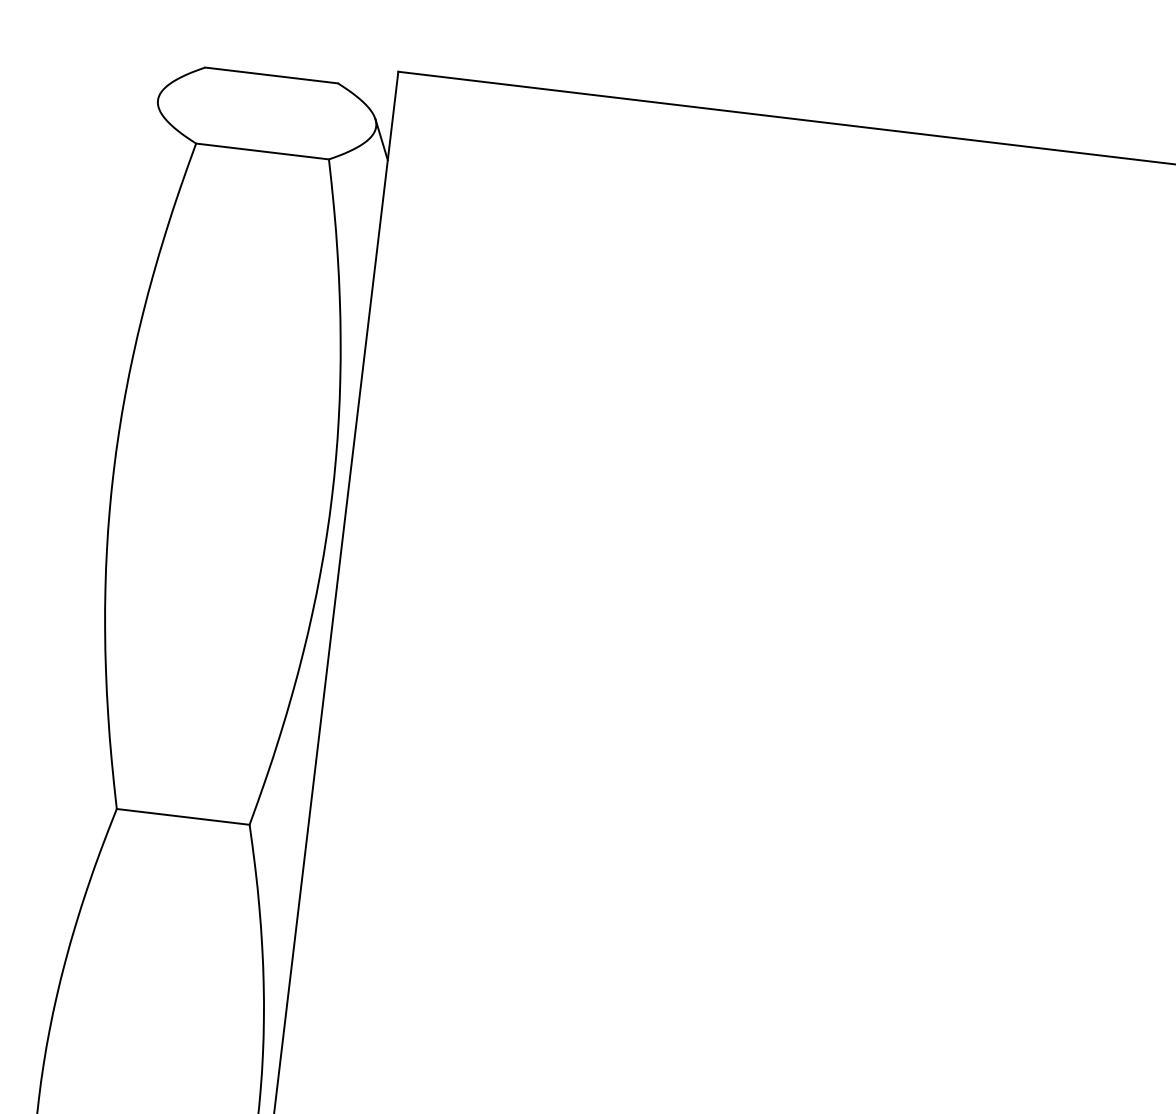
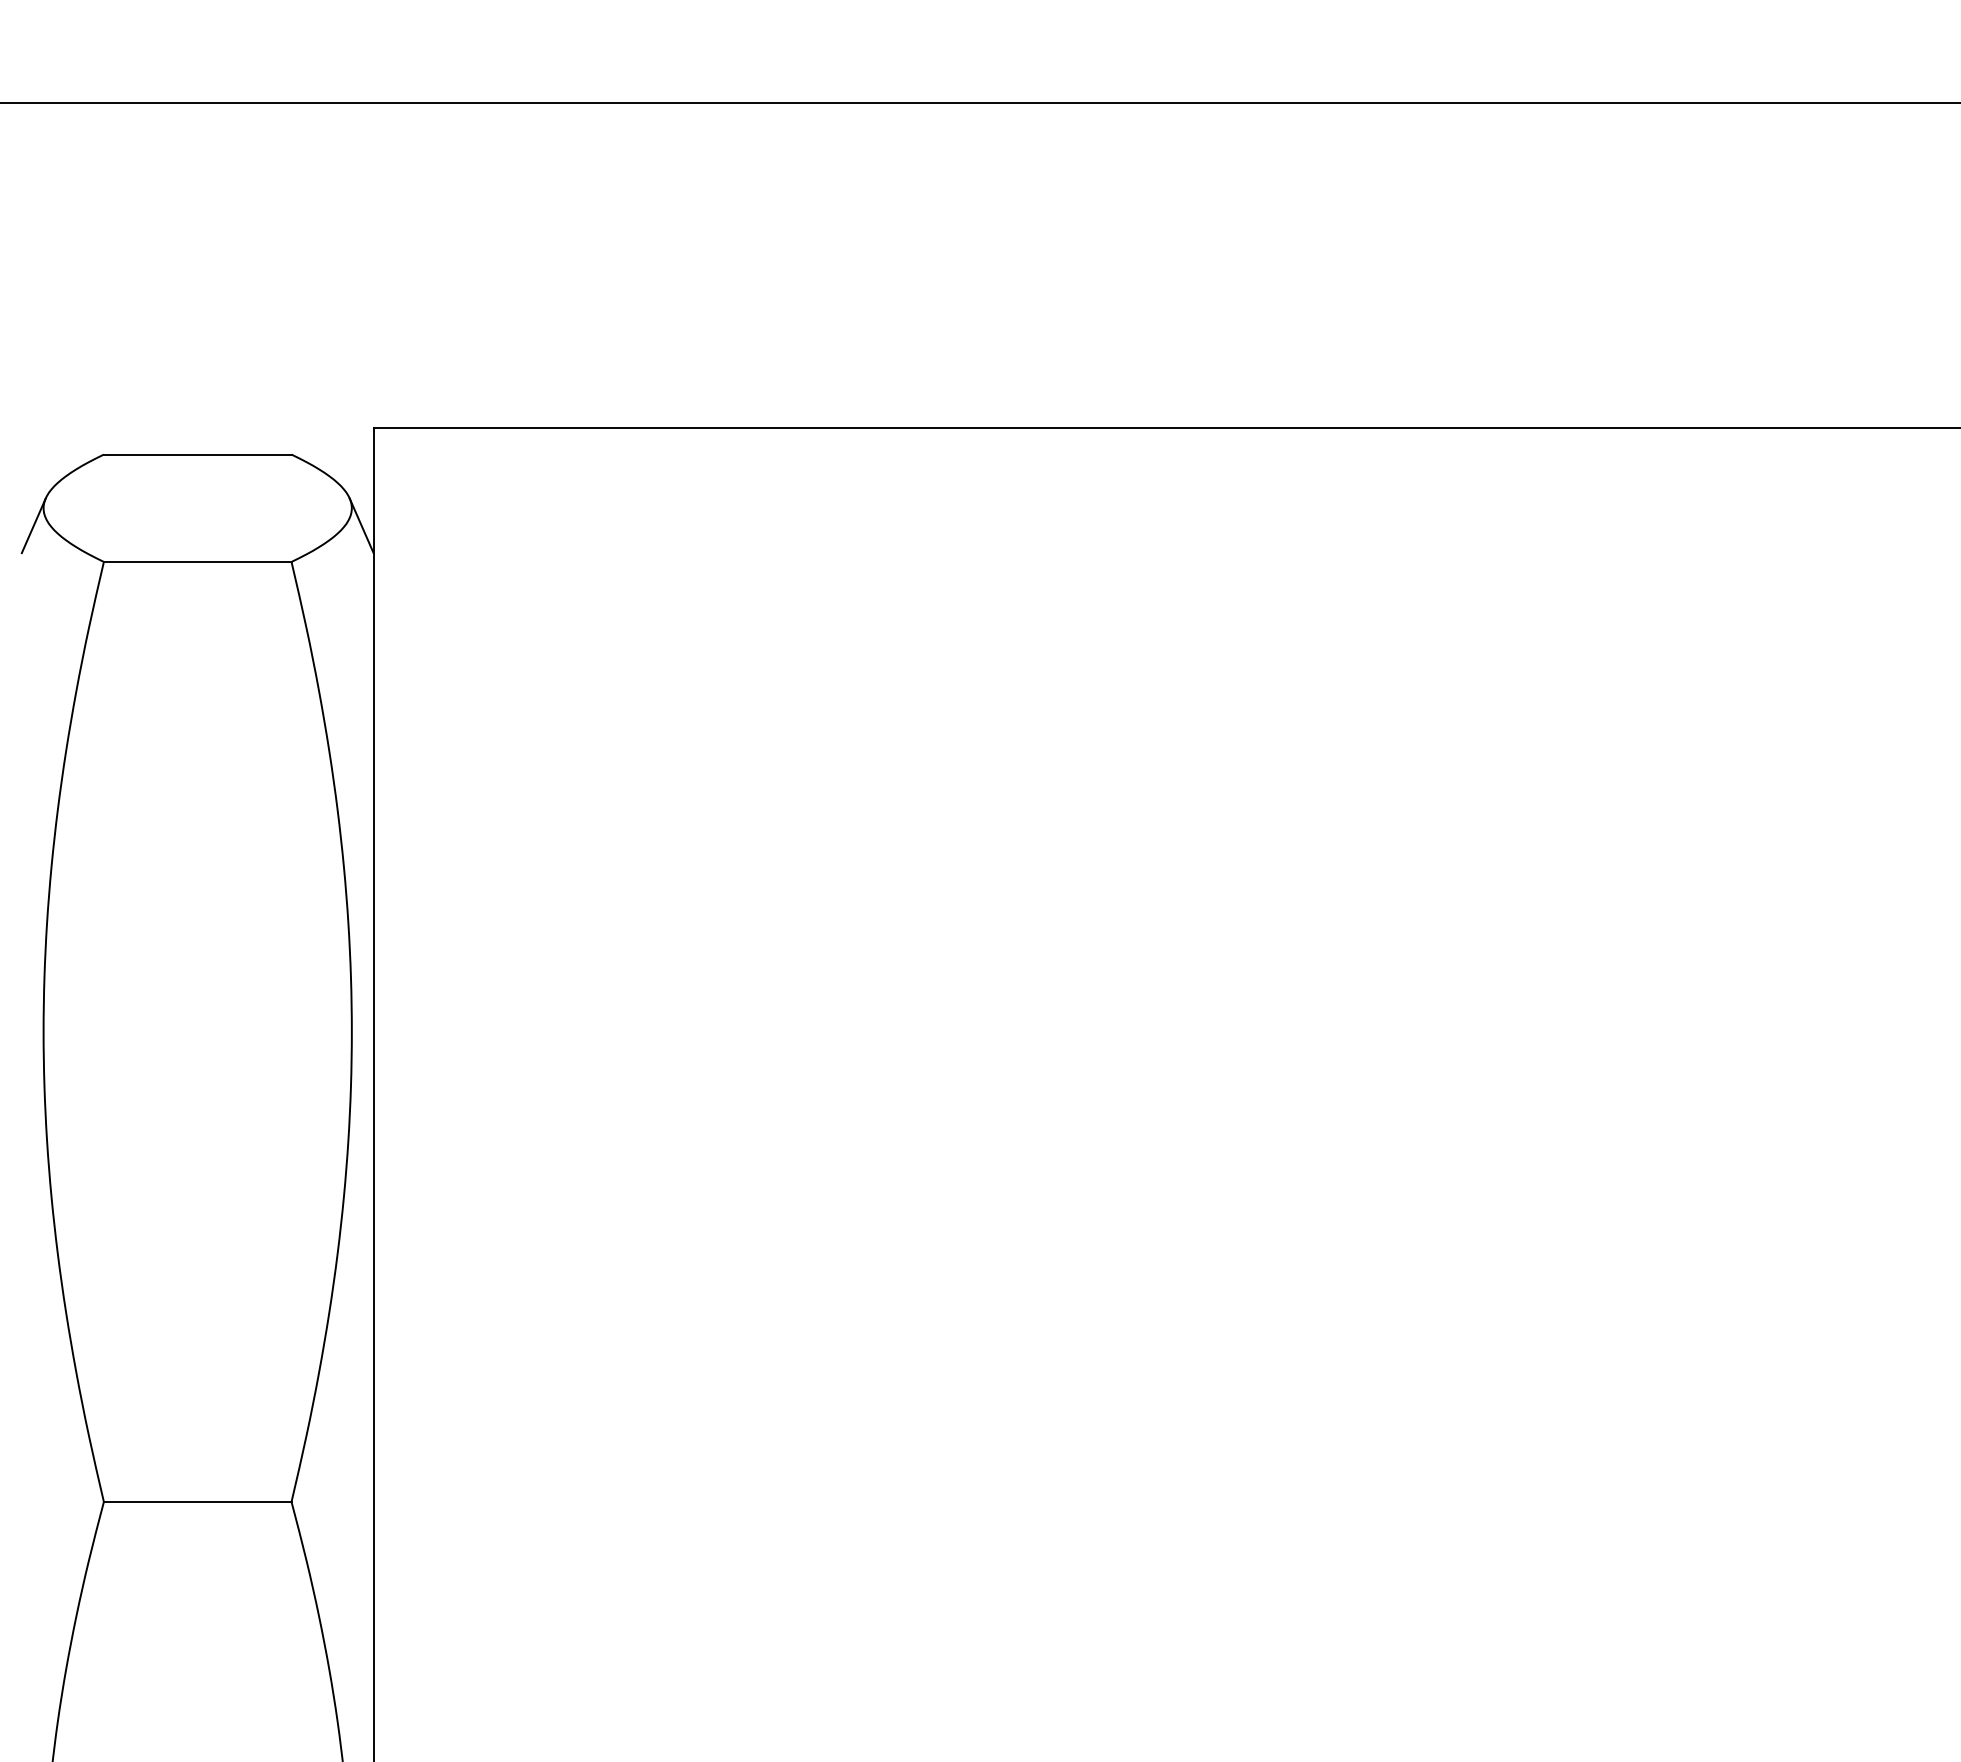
line: (149, 111) -> (33, 525), added

